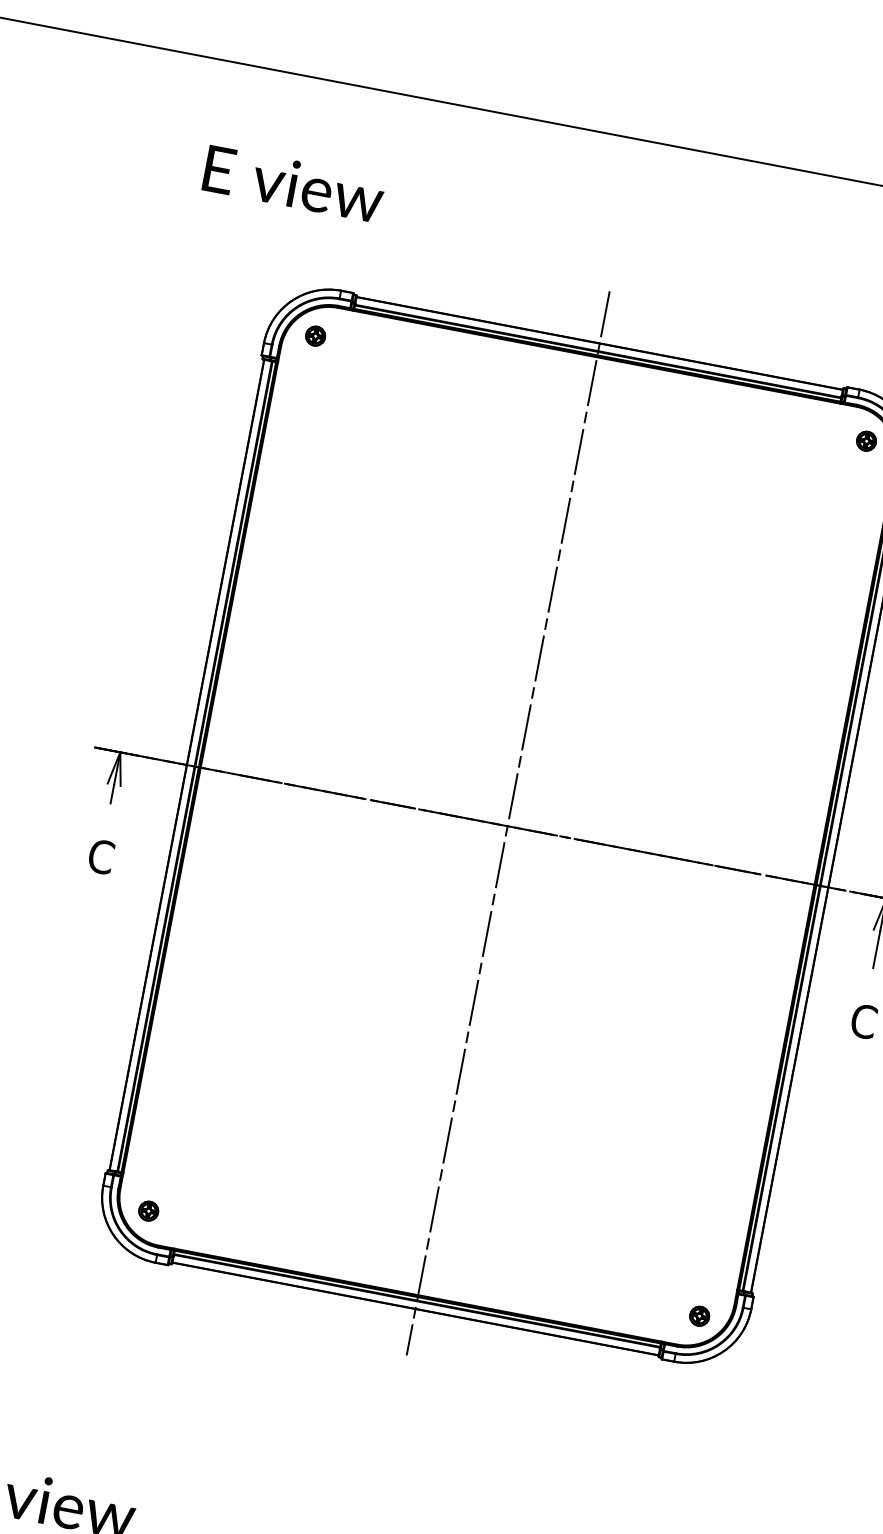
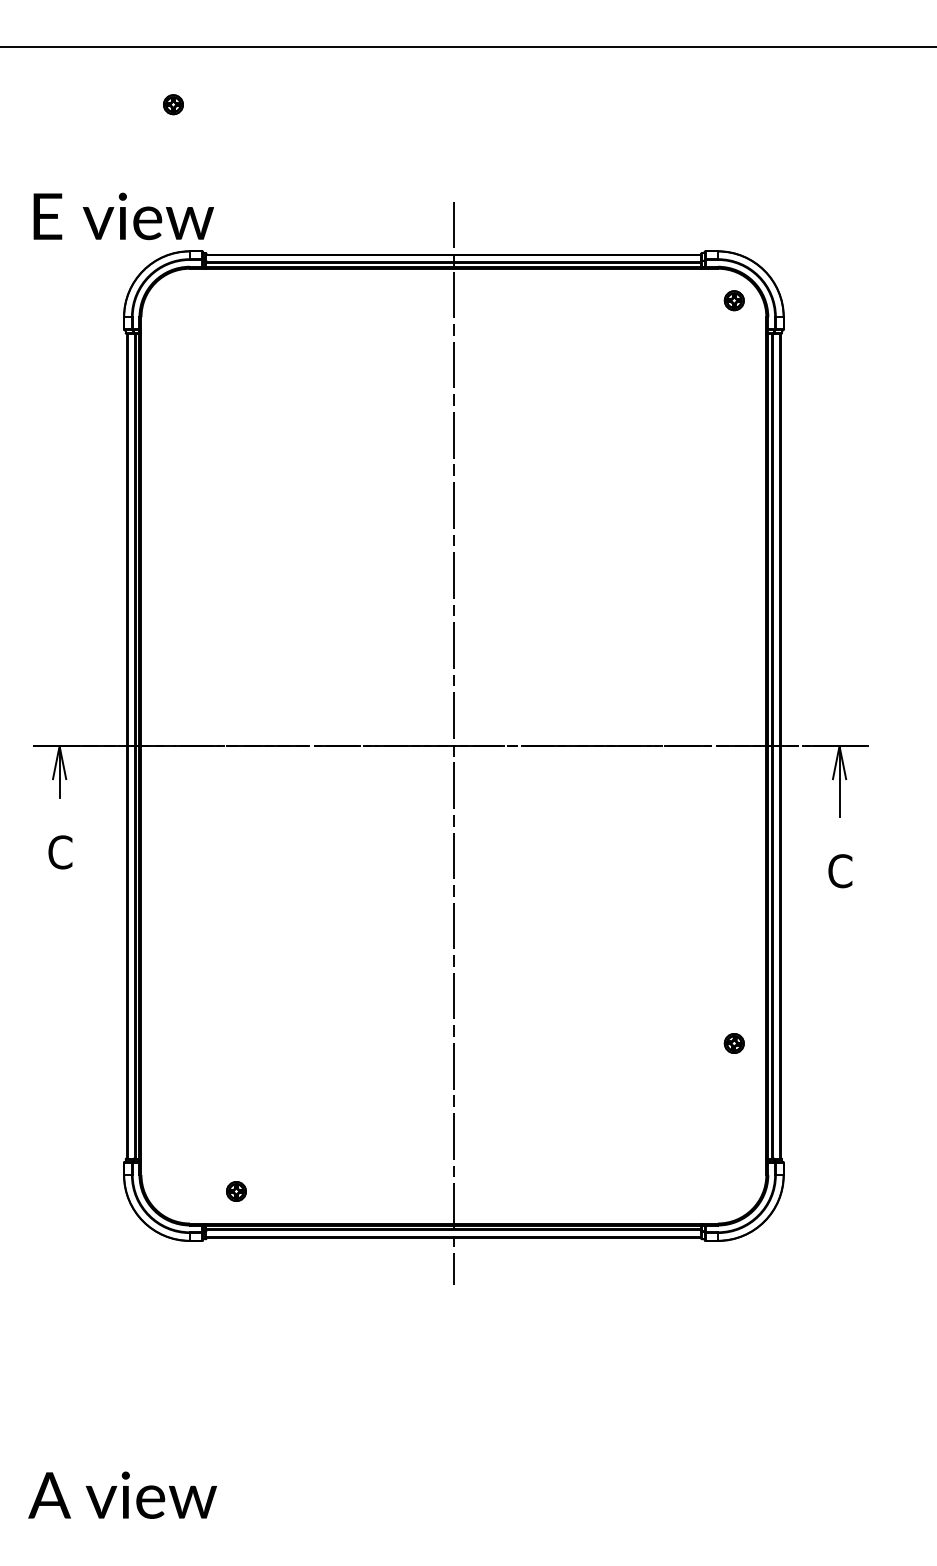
text: (293, 184) -> (123, 216), moved
part: (315, 335) -> (173, 104), moved
part: (148, 1211) -> (236, 1191), moved
part: (698, 1316) -> (733, 1043), moved

